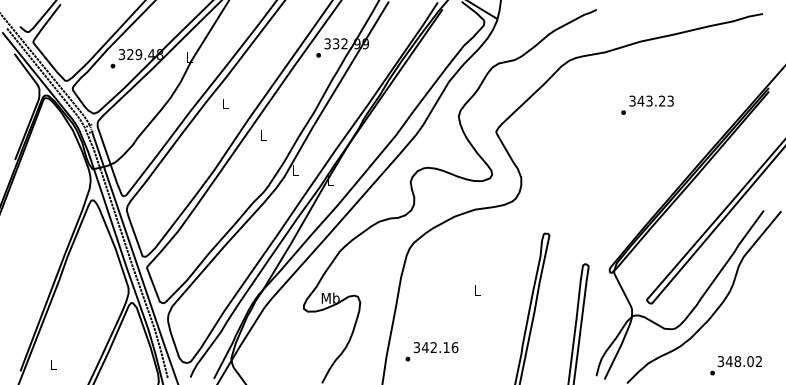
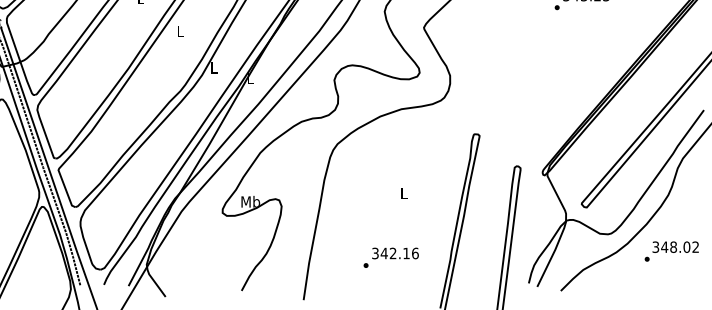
text: (431, 351) -> (390, 257), moved
text: (735, 365) -> (671, 251), moved

